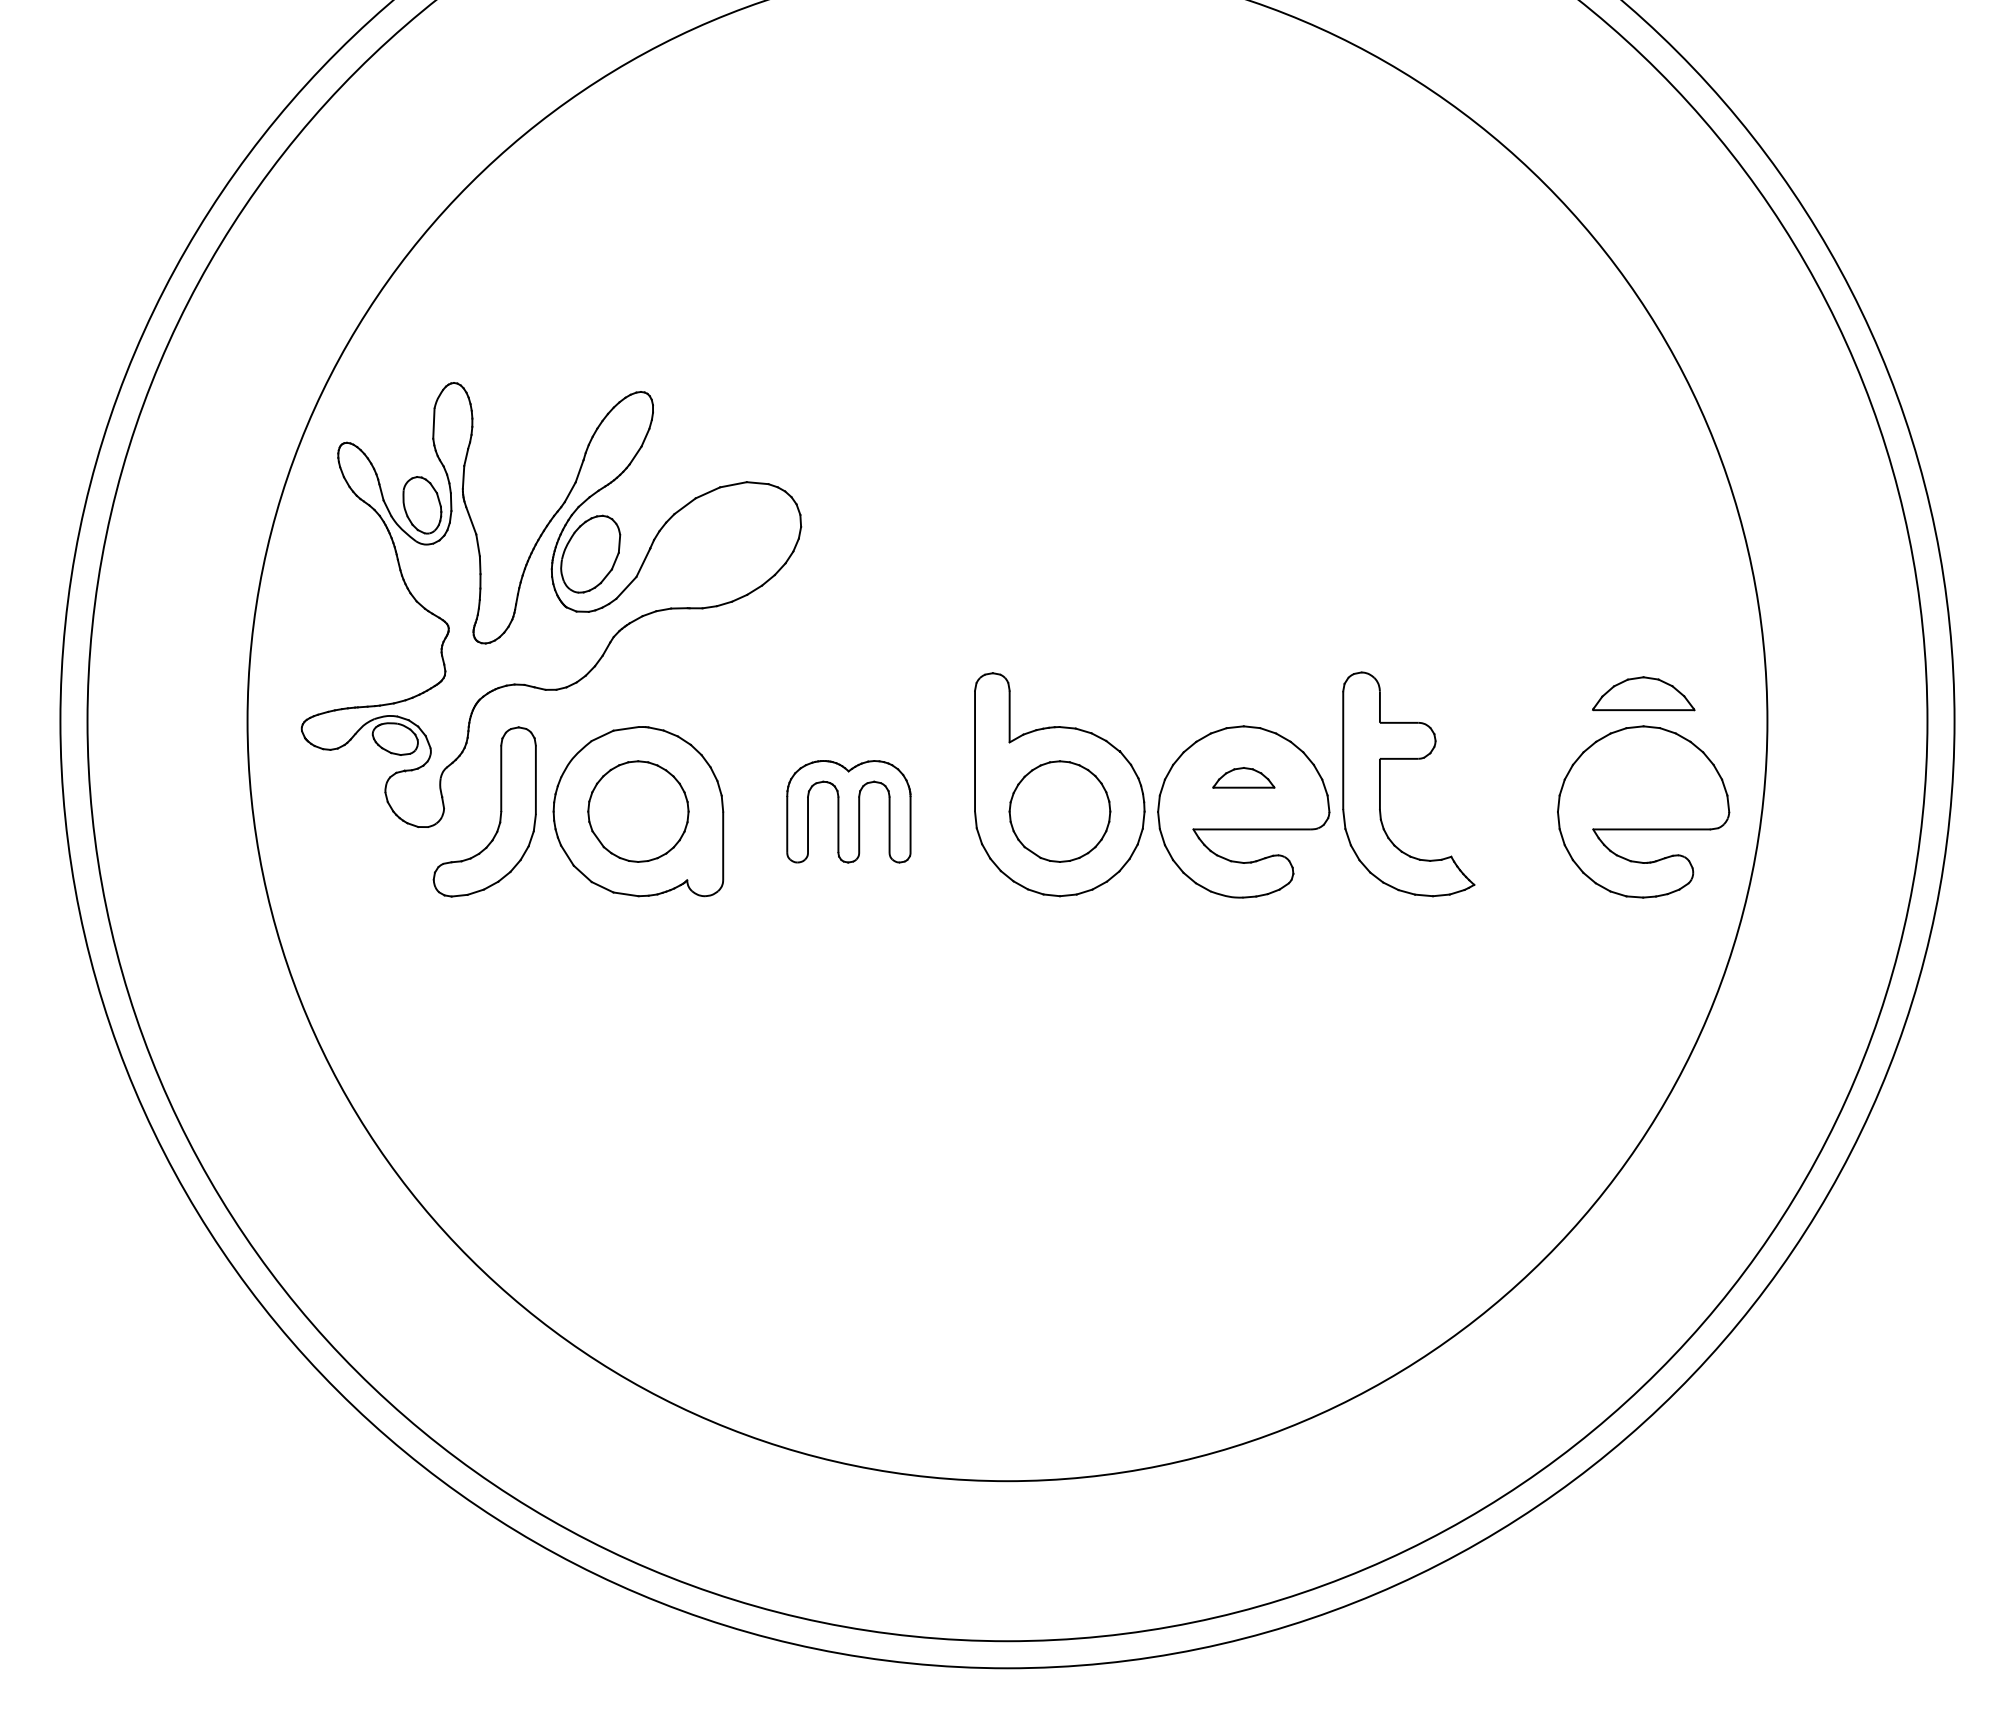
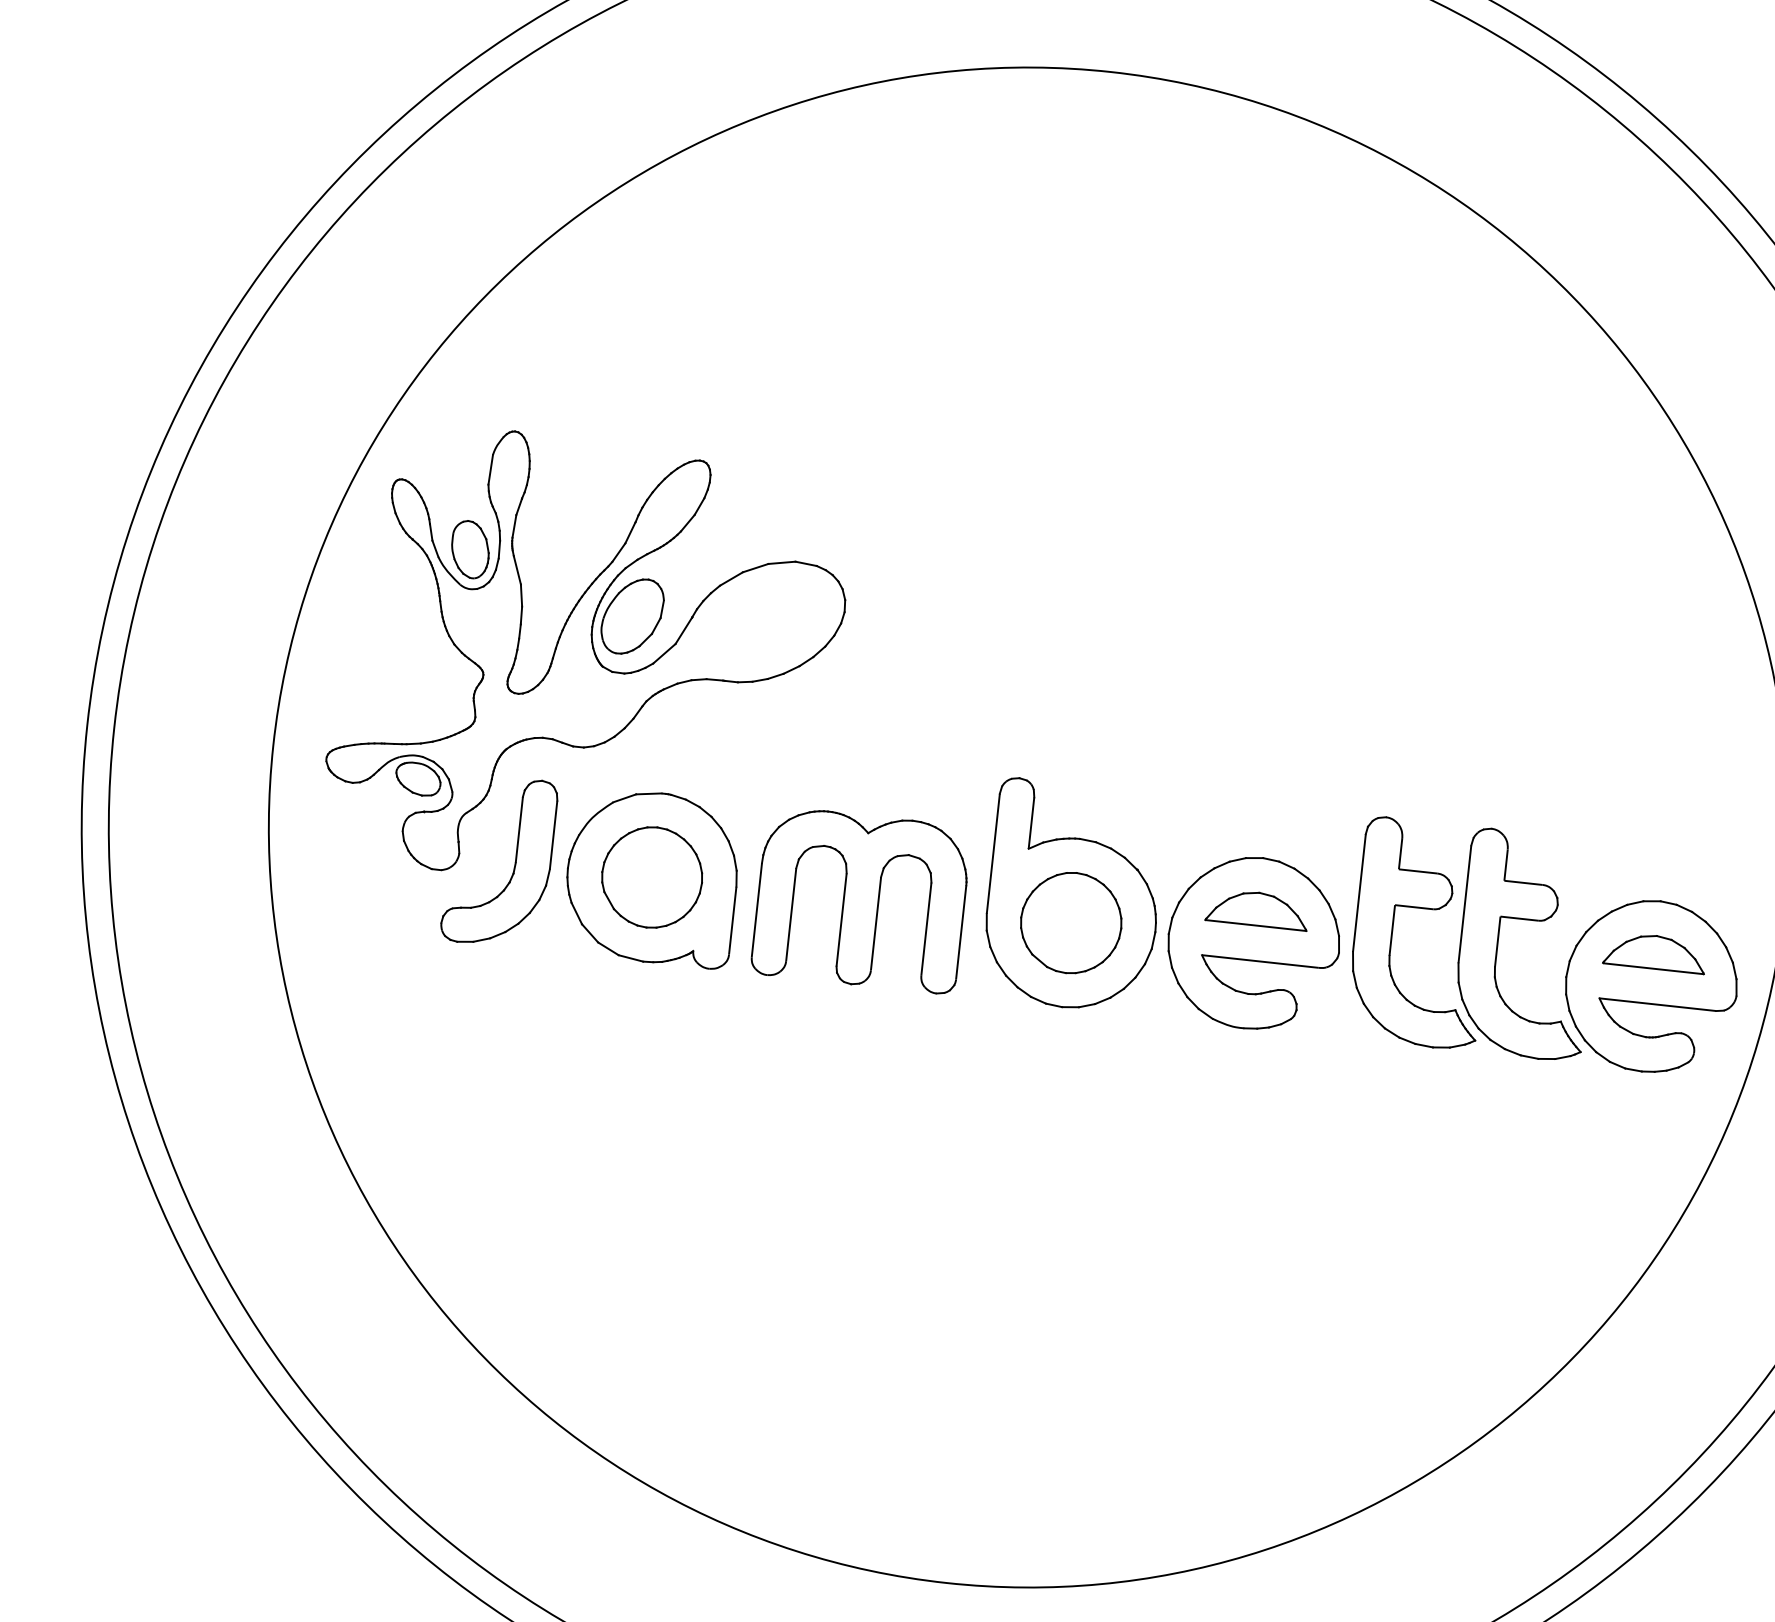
part: (1643, 693) -> (1655, 952), moved
part: (1514, 759) -> (1528, 920), added
part: (1243, 777) -> (1257, 908), size x1.67
part: (848, 811) -> (861, 900), size x1.67

